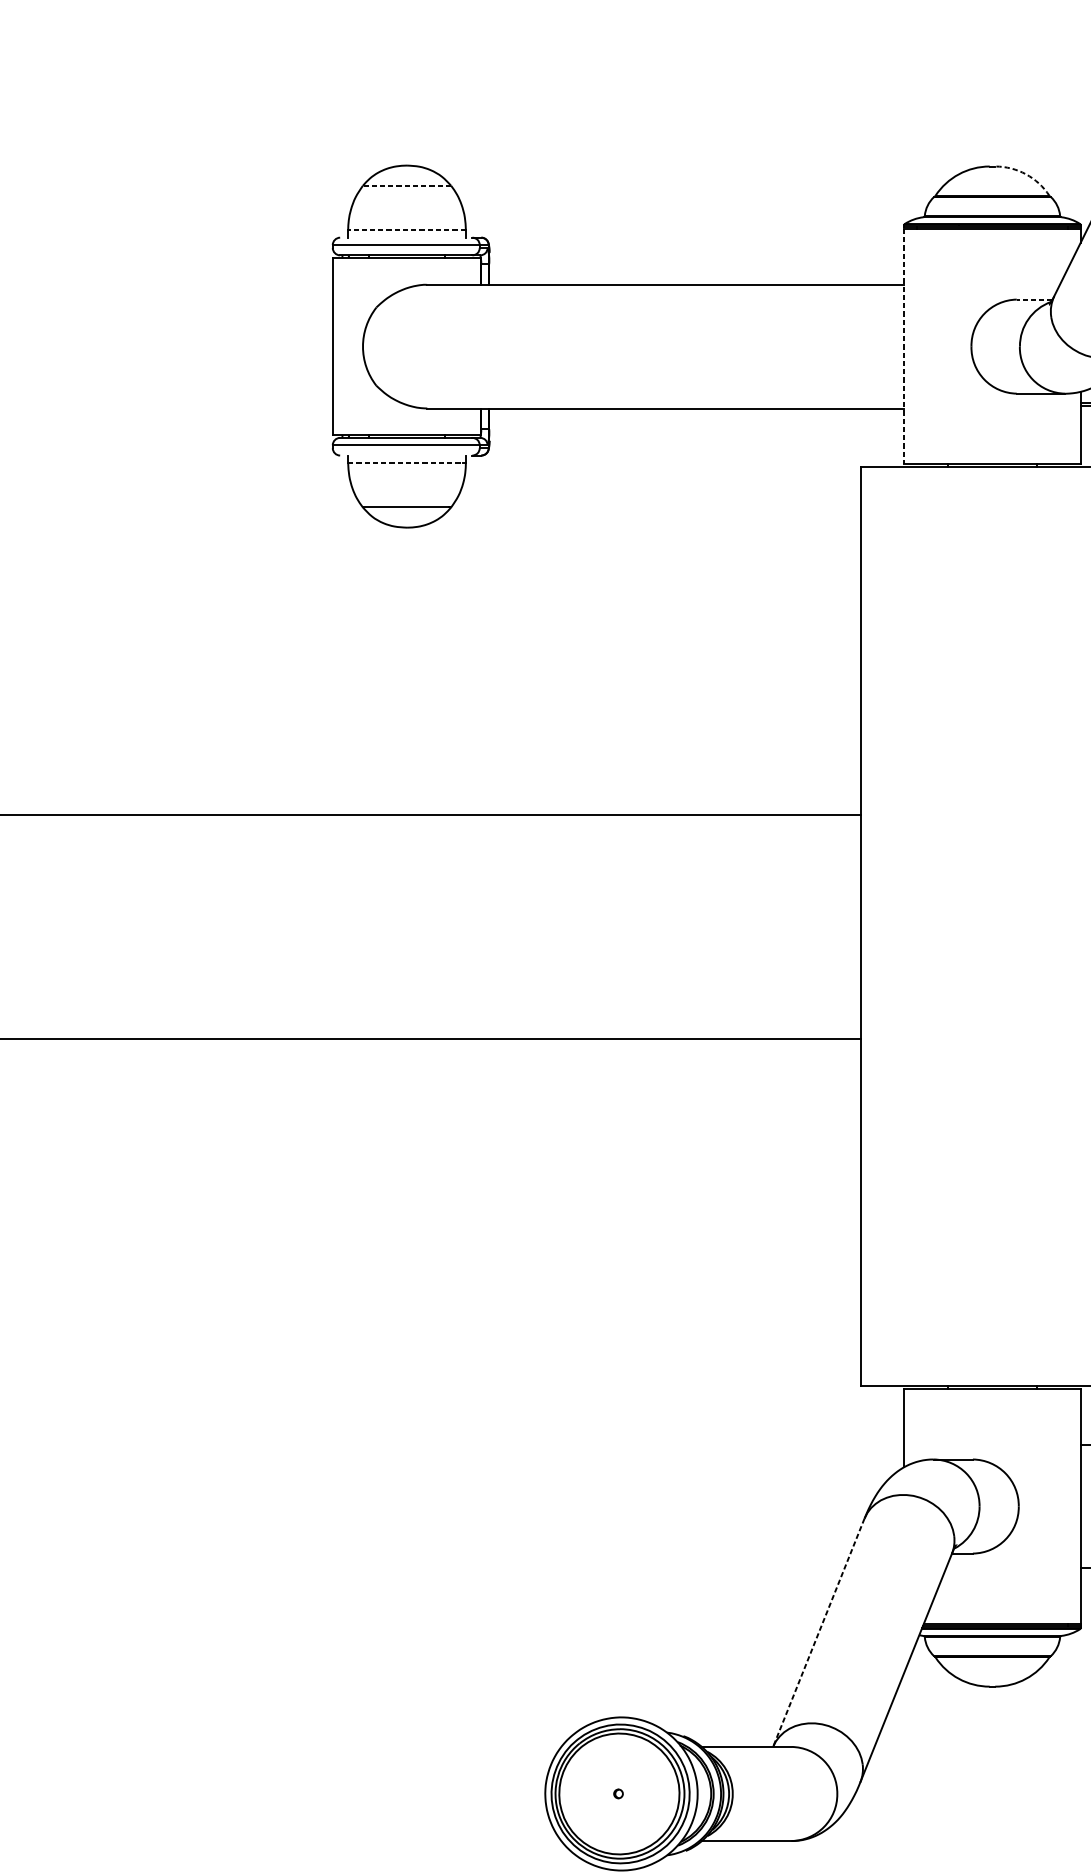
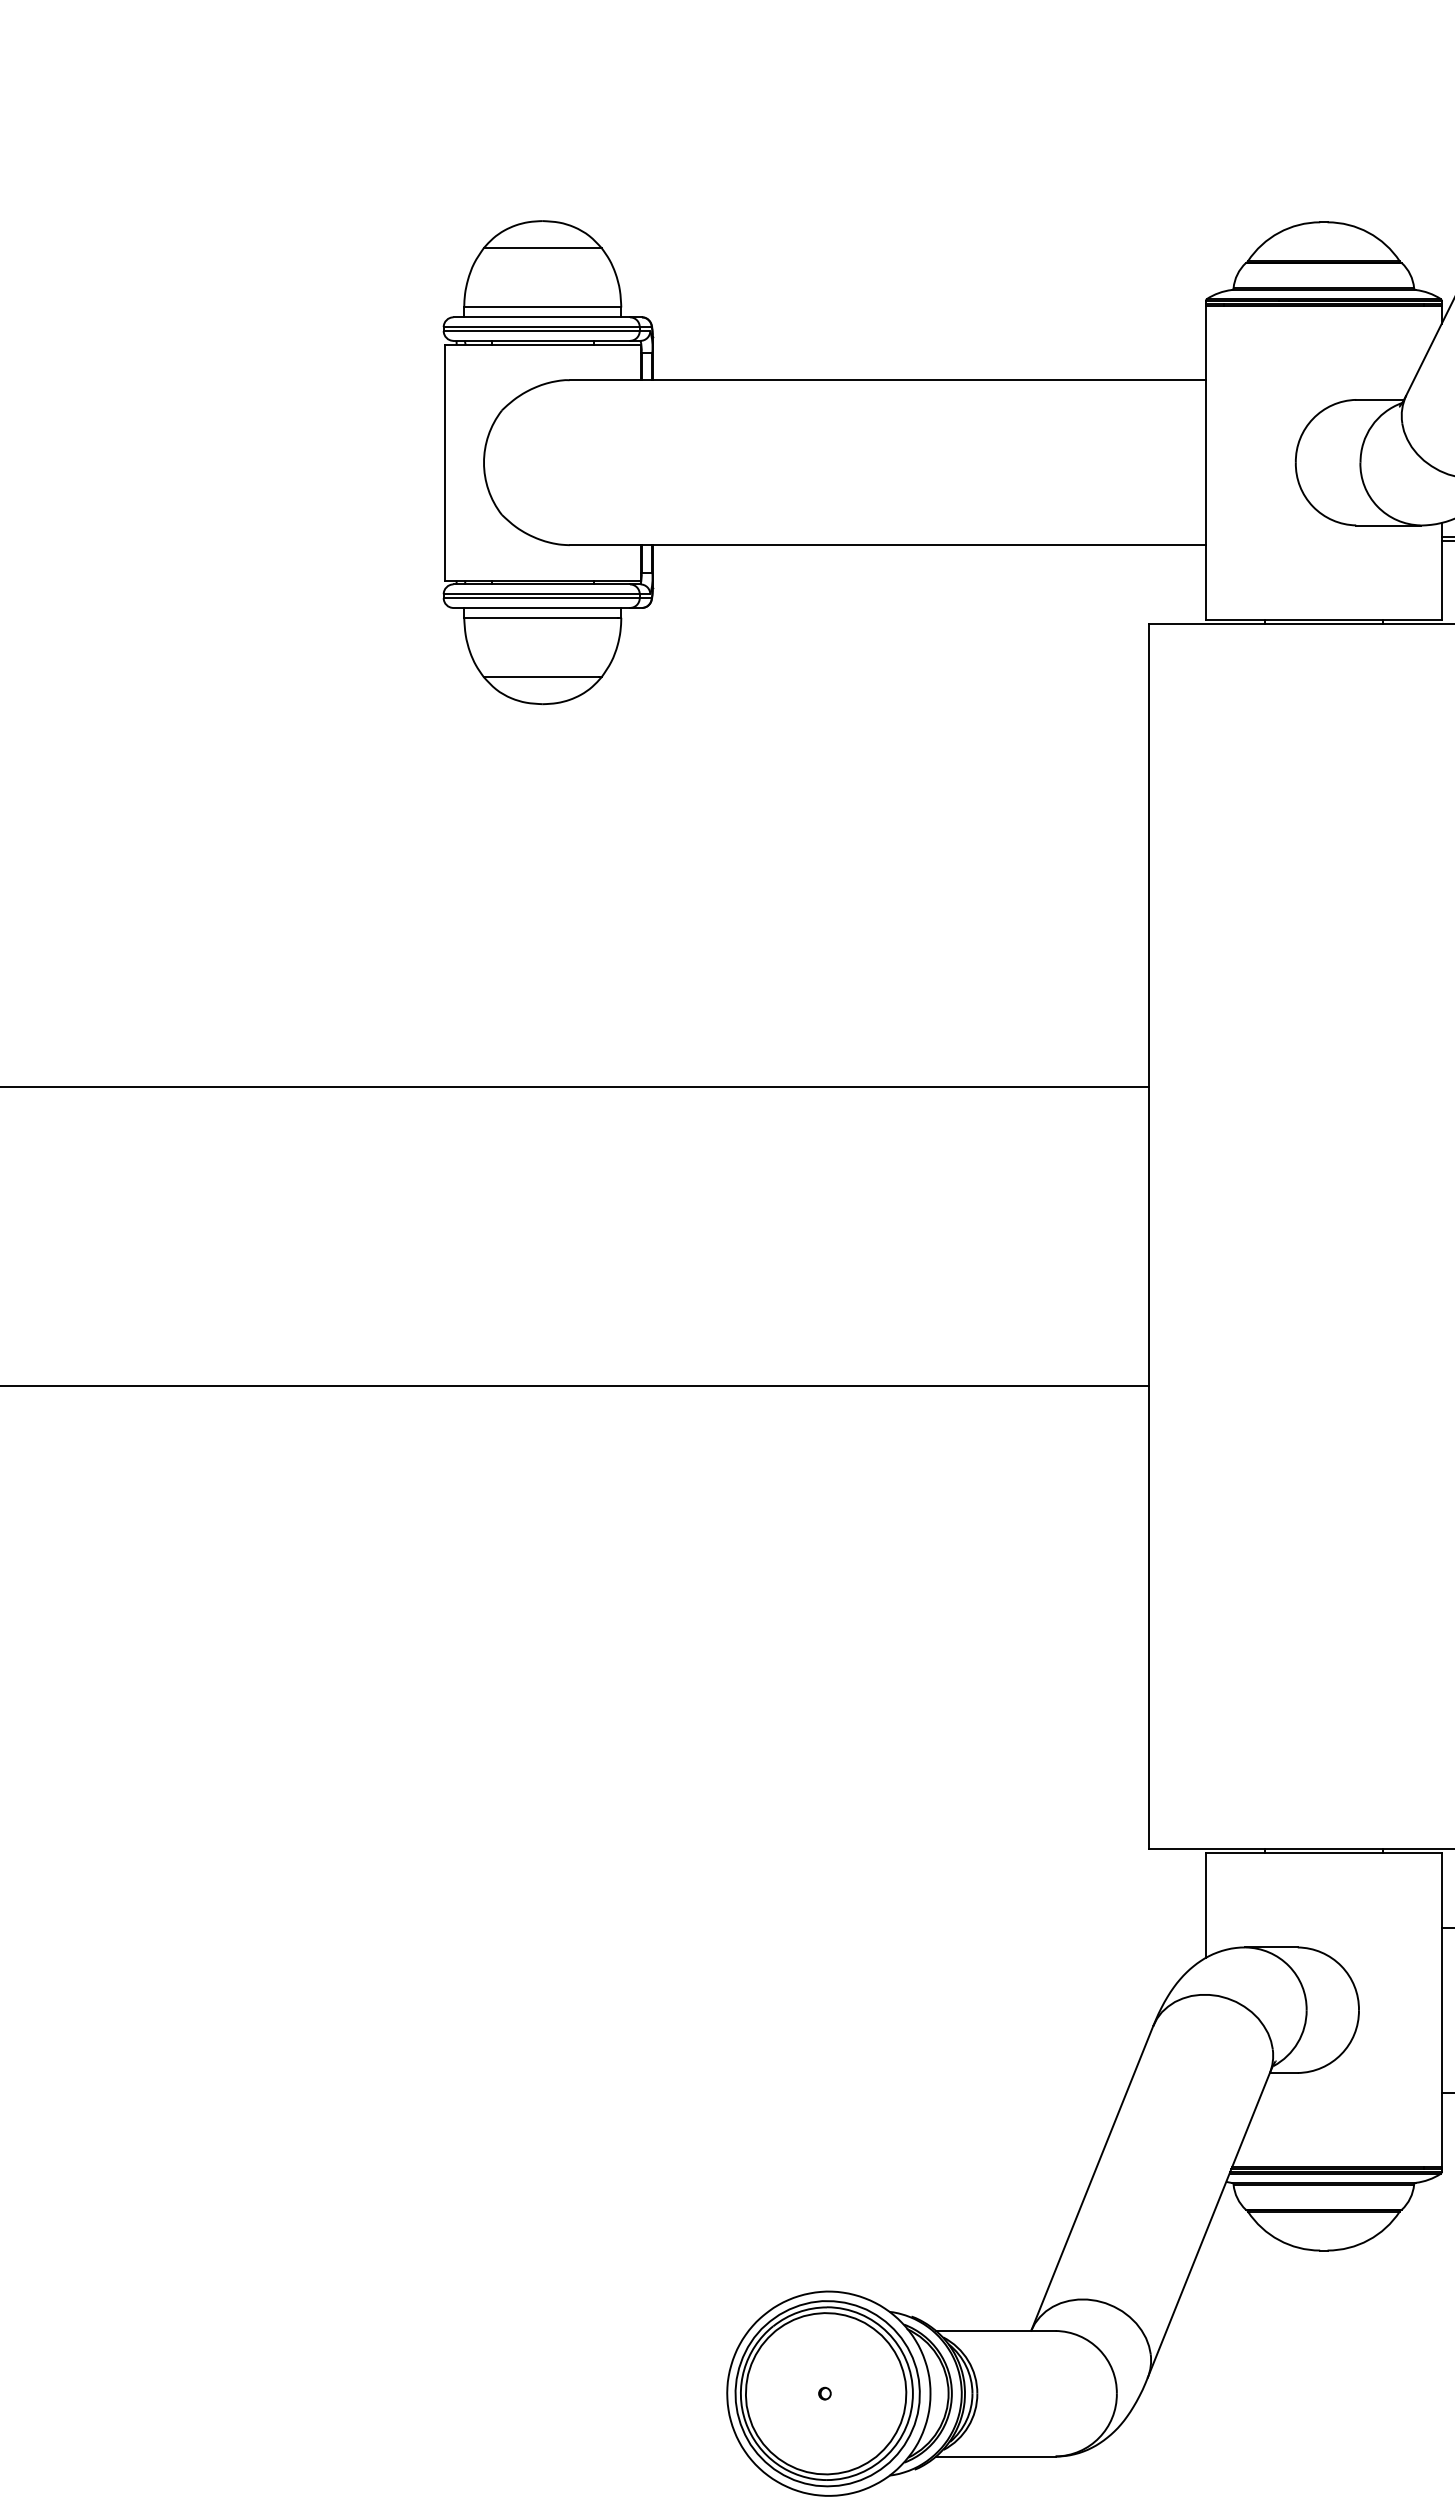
arc: (1025, 174) -> (1368, 232), dashed -> solid
line: (406, 186) -> (542, 248), dashed -> solid
line: (406, 230) -> (542, 307), dashed -> solid
line: (406, 237) -> (541, 317), added
line: (406, 248) -> (541, 331), added
line: (1034, 299) -> (1380, 399), dashed -> solid
line: (904, 347) -> (1206, 463), dashed -> solid
line: (406, 448) -> (541, 598), added
line: (406, 455) -> (541, 608), added
line: (405, 462) -> (540, 617), dashed -> solid
line: (819, 1632) -> (1092, 2178), dashed -> solid

